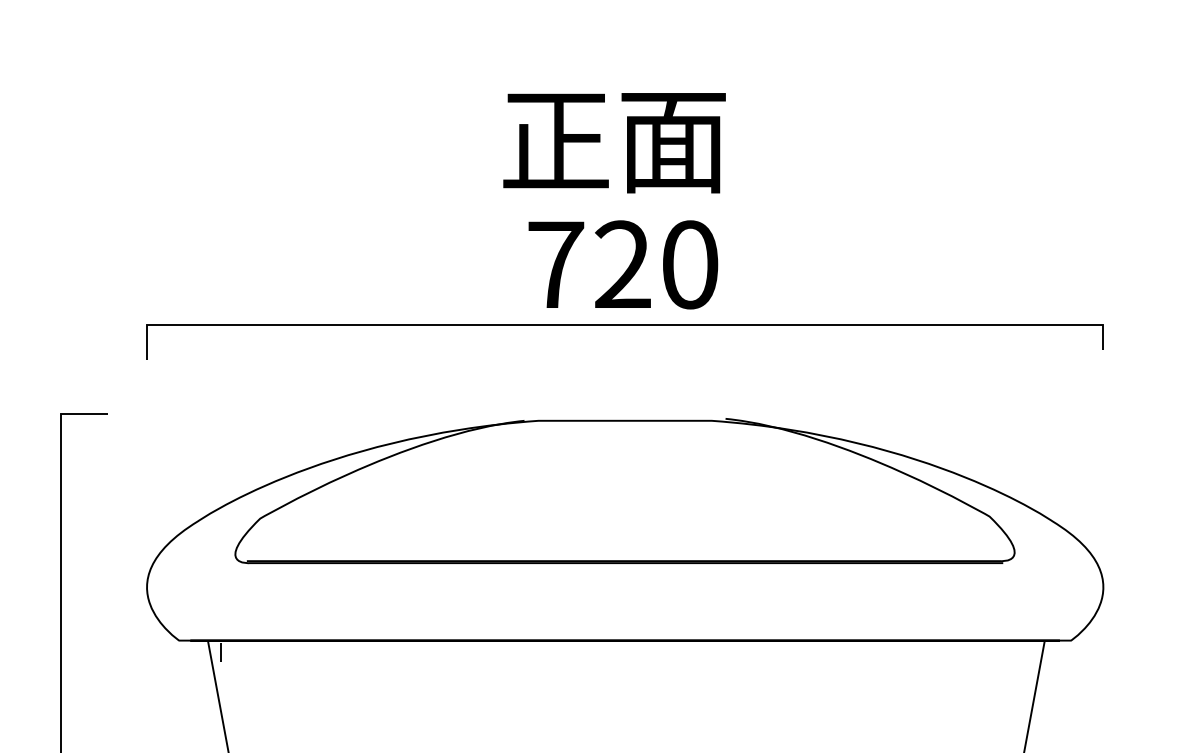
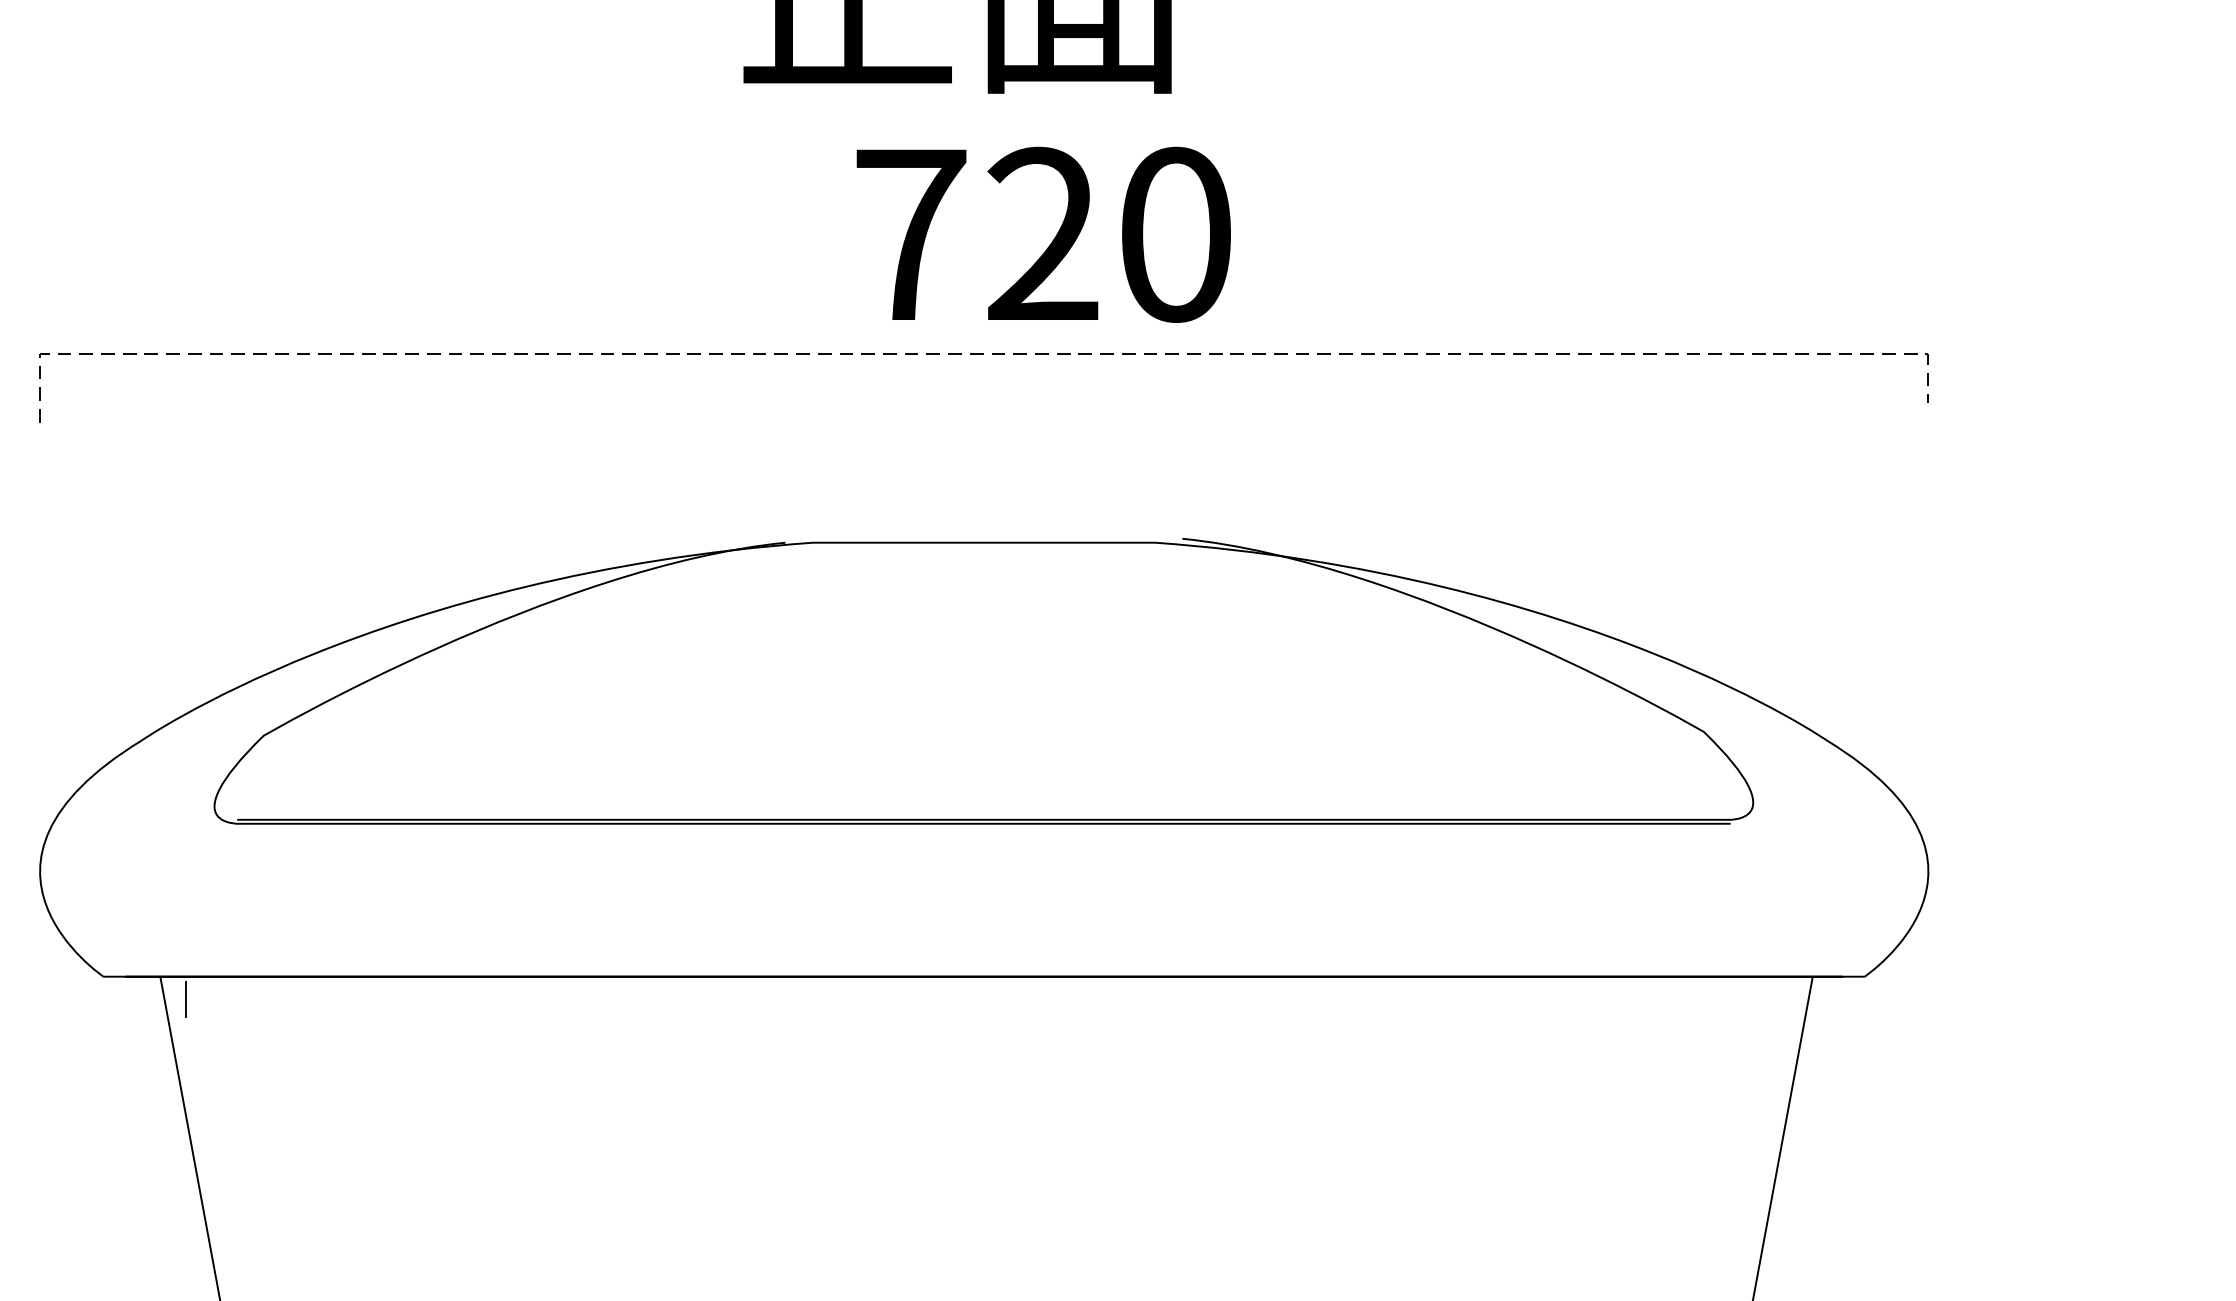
text: (623, 264) -> (1044, 234), moved
line: (620, 324) -> (974, 352), solid -> dashed

